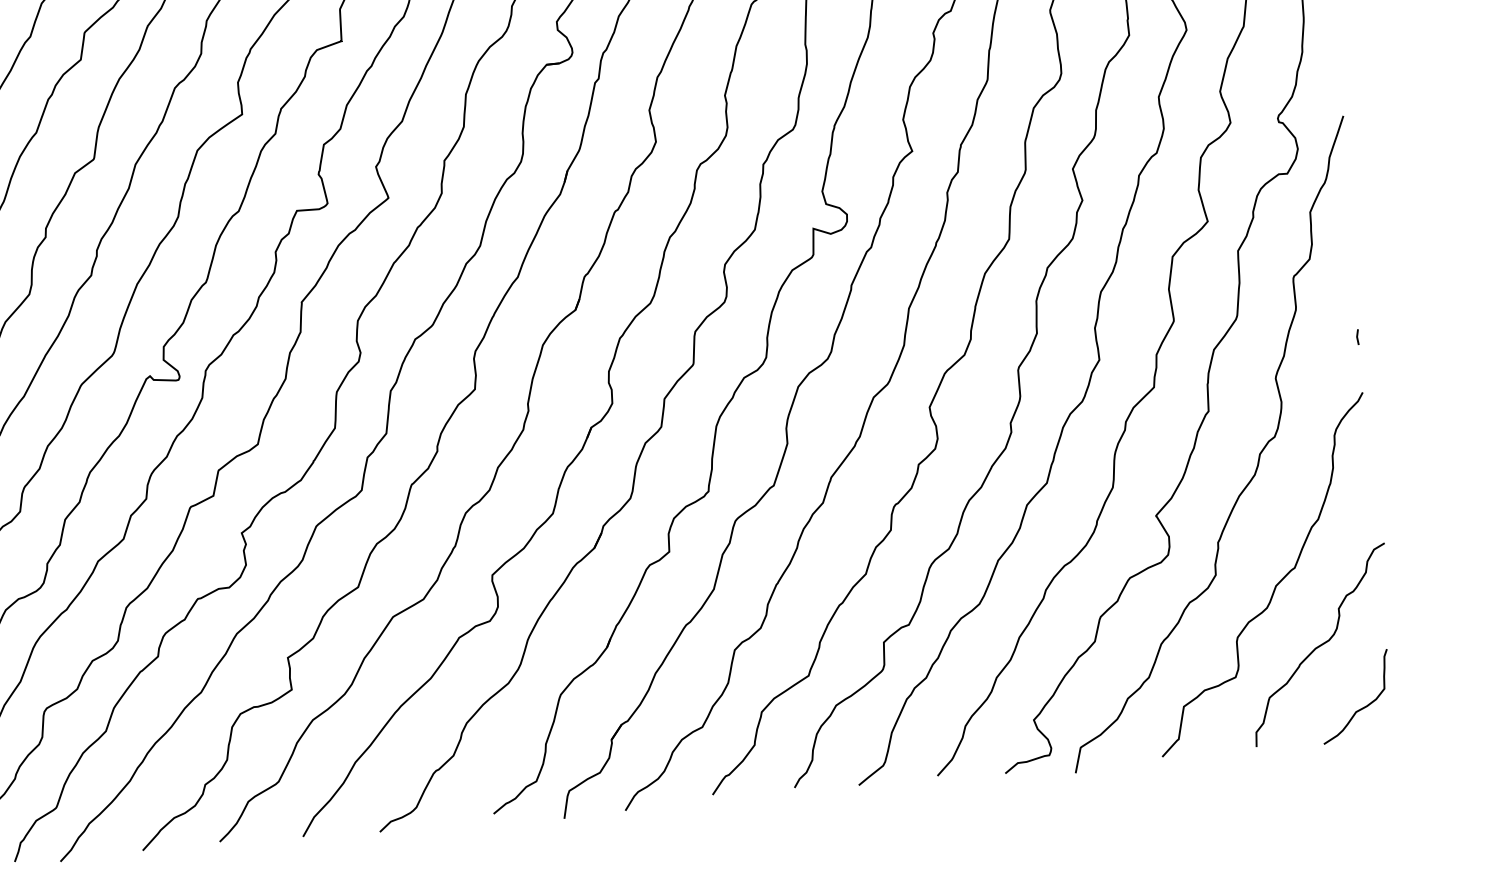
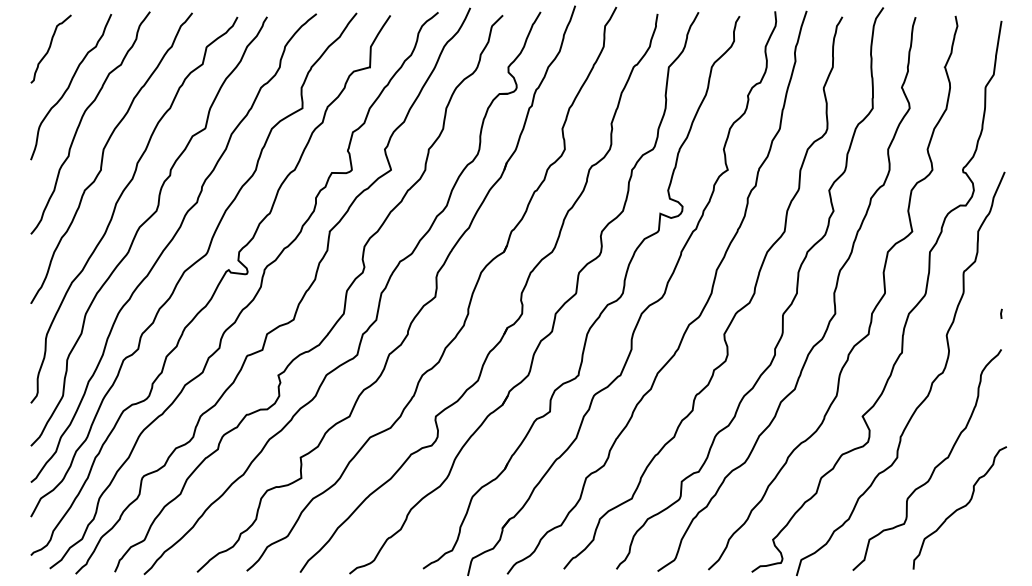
curve: (1359, 707) -> (981, 550), removed

